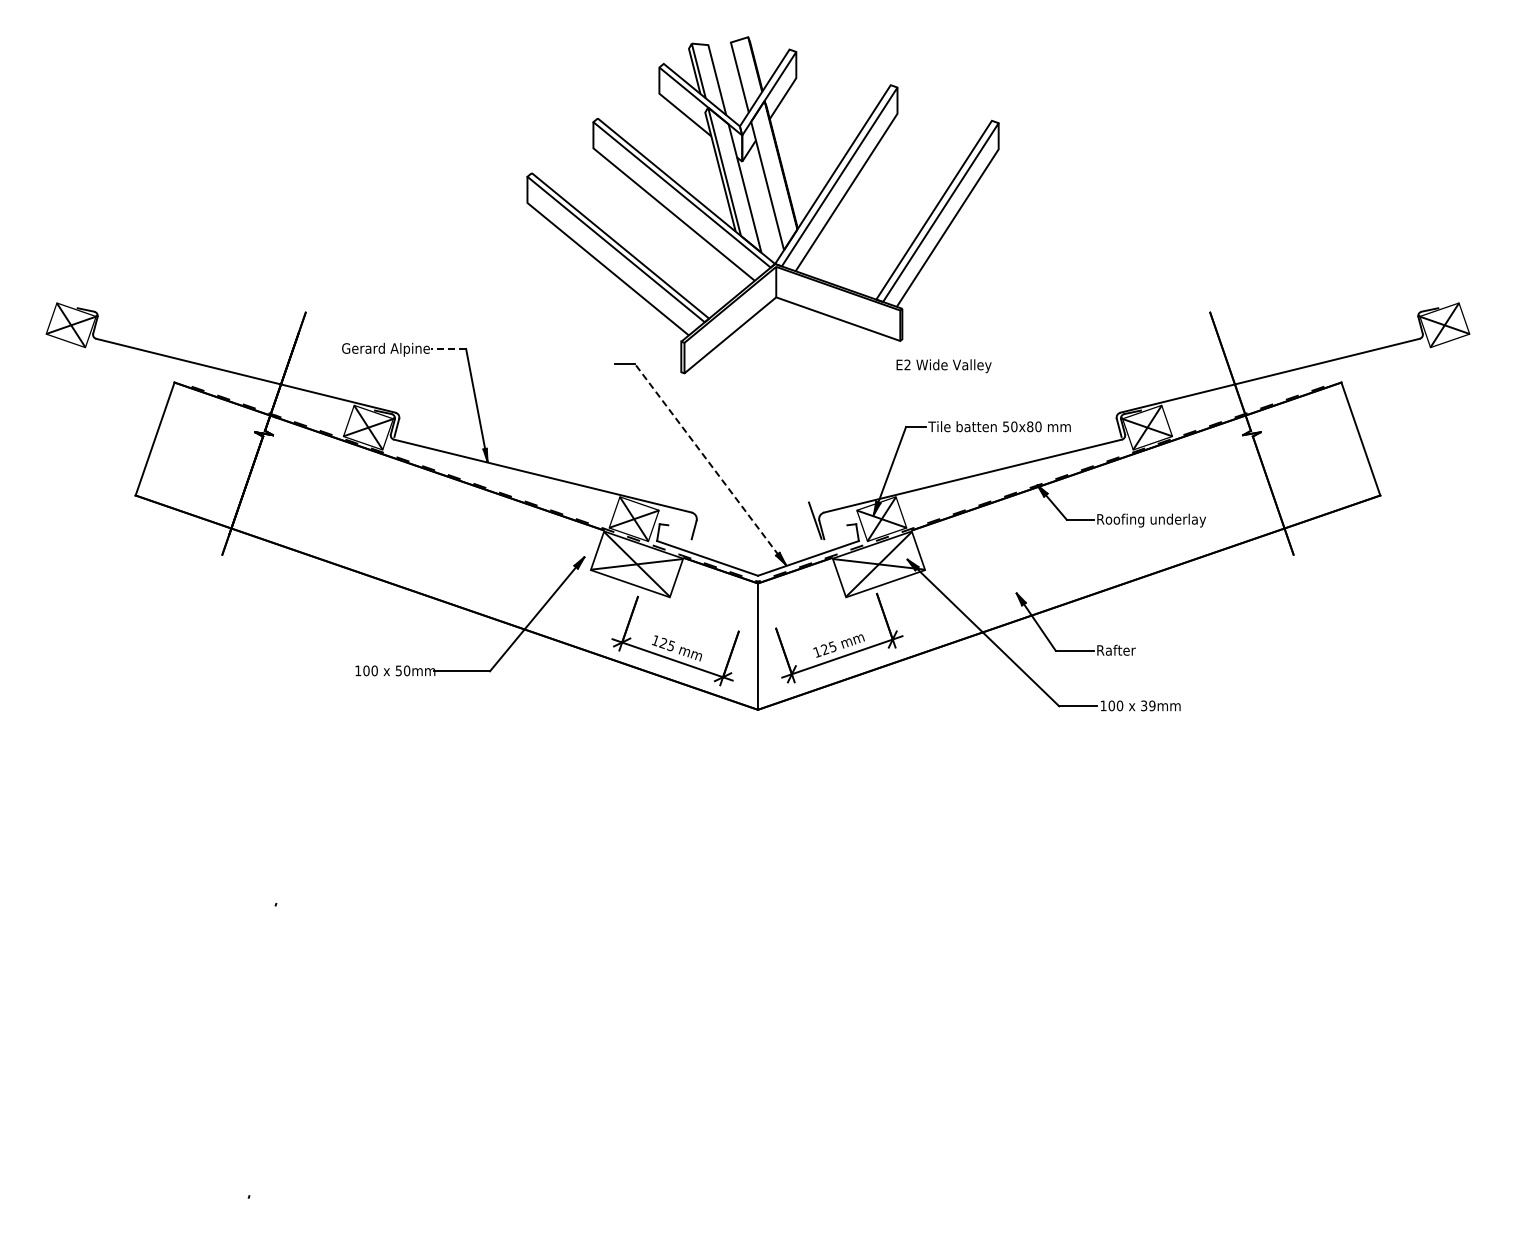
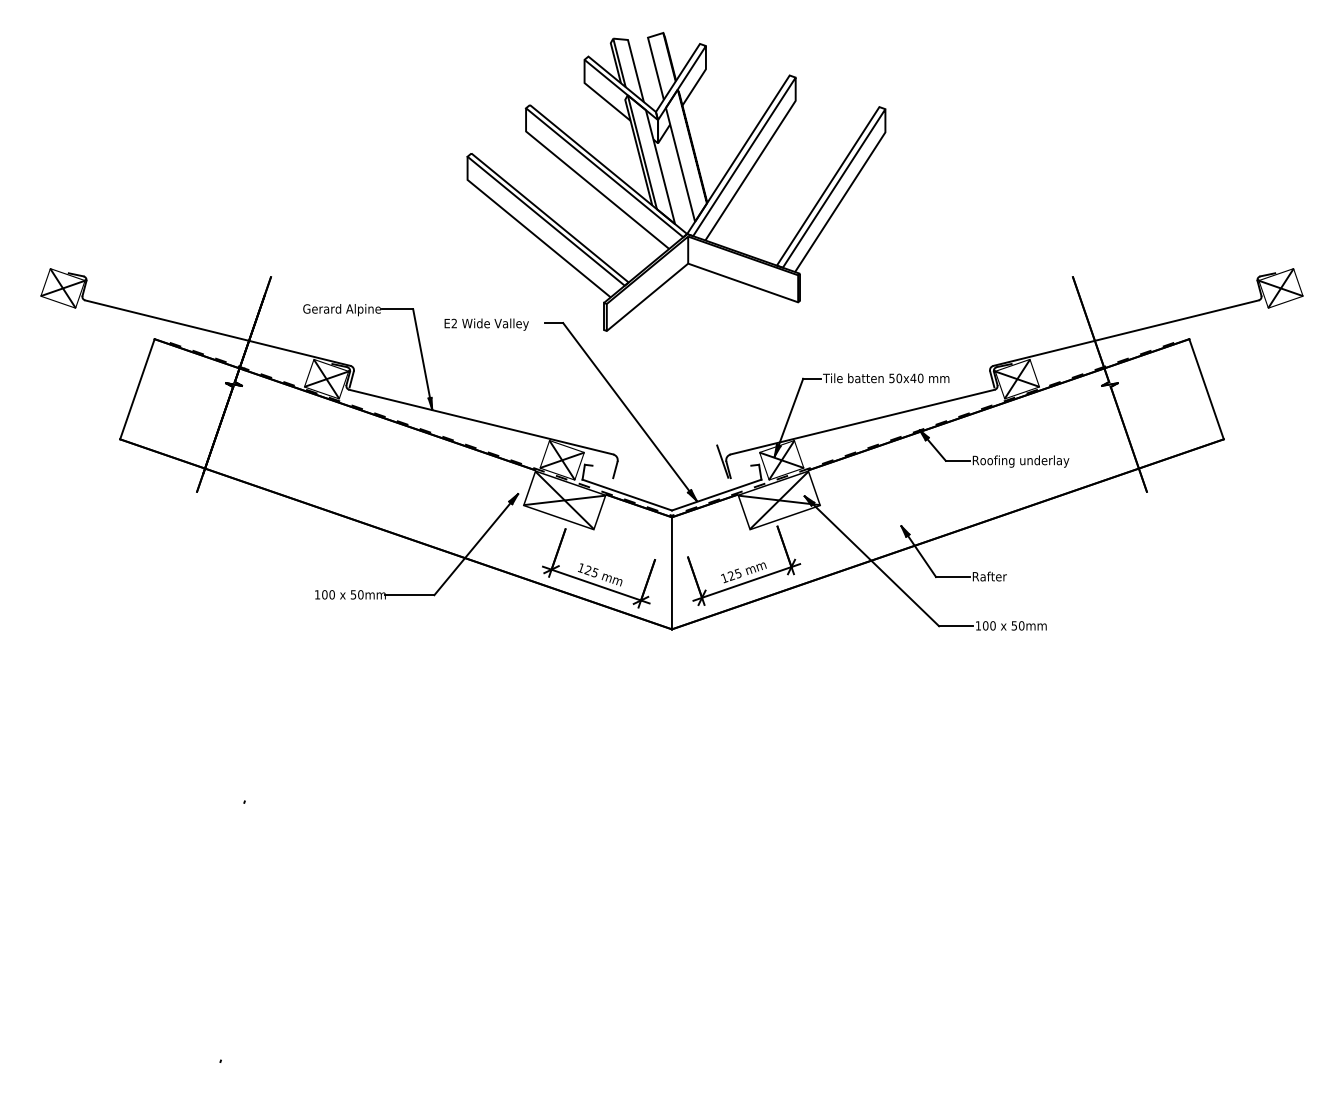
line: (448, 348) -> (397, 308), dashed -> solid
text: (943, 366) -> (486, 324), moved
text: (1029, 426) -> (912, 378), 50x80 -> 50x40
line: (710, 464) -> (629, 411), dashed -> solid
text: (1148, 705) -> (1018, 625), 39mm -> 50mm

